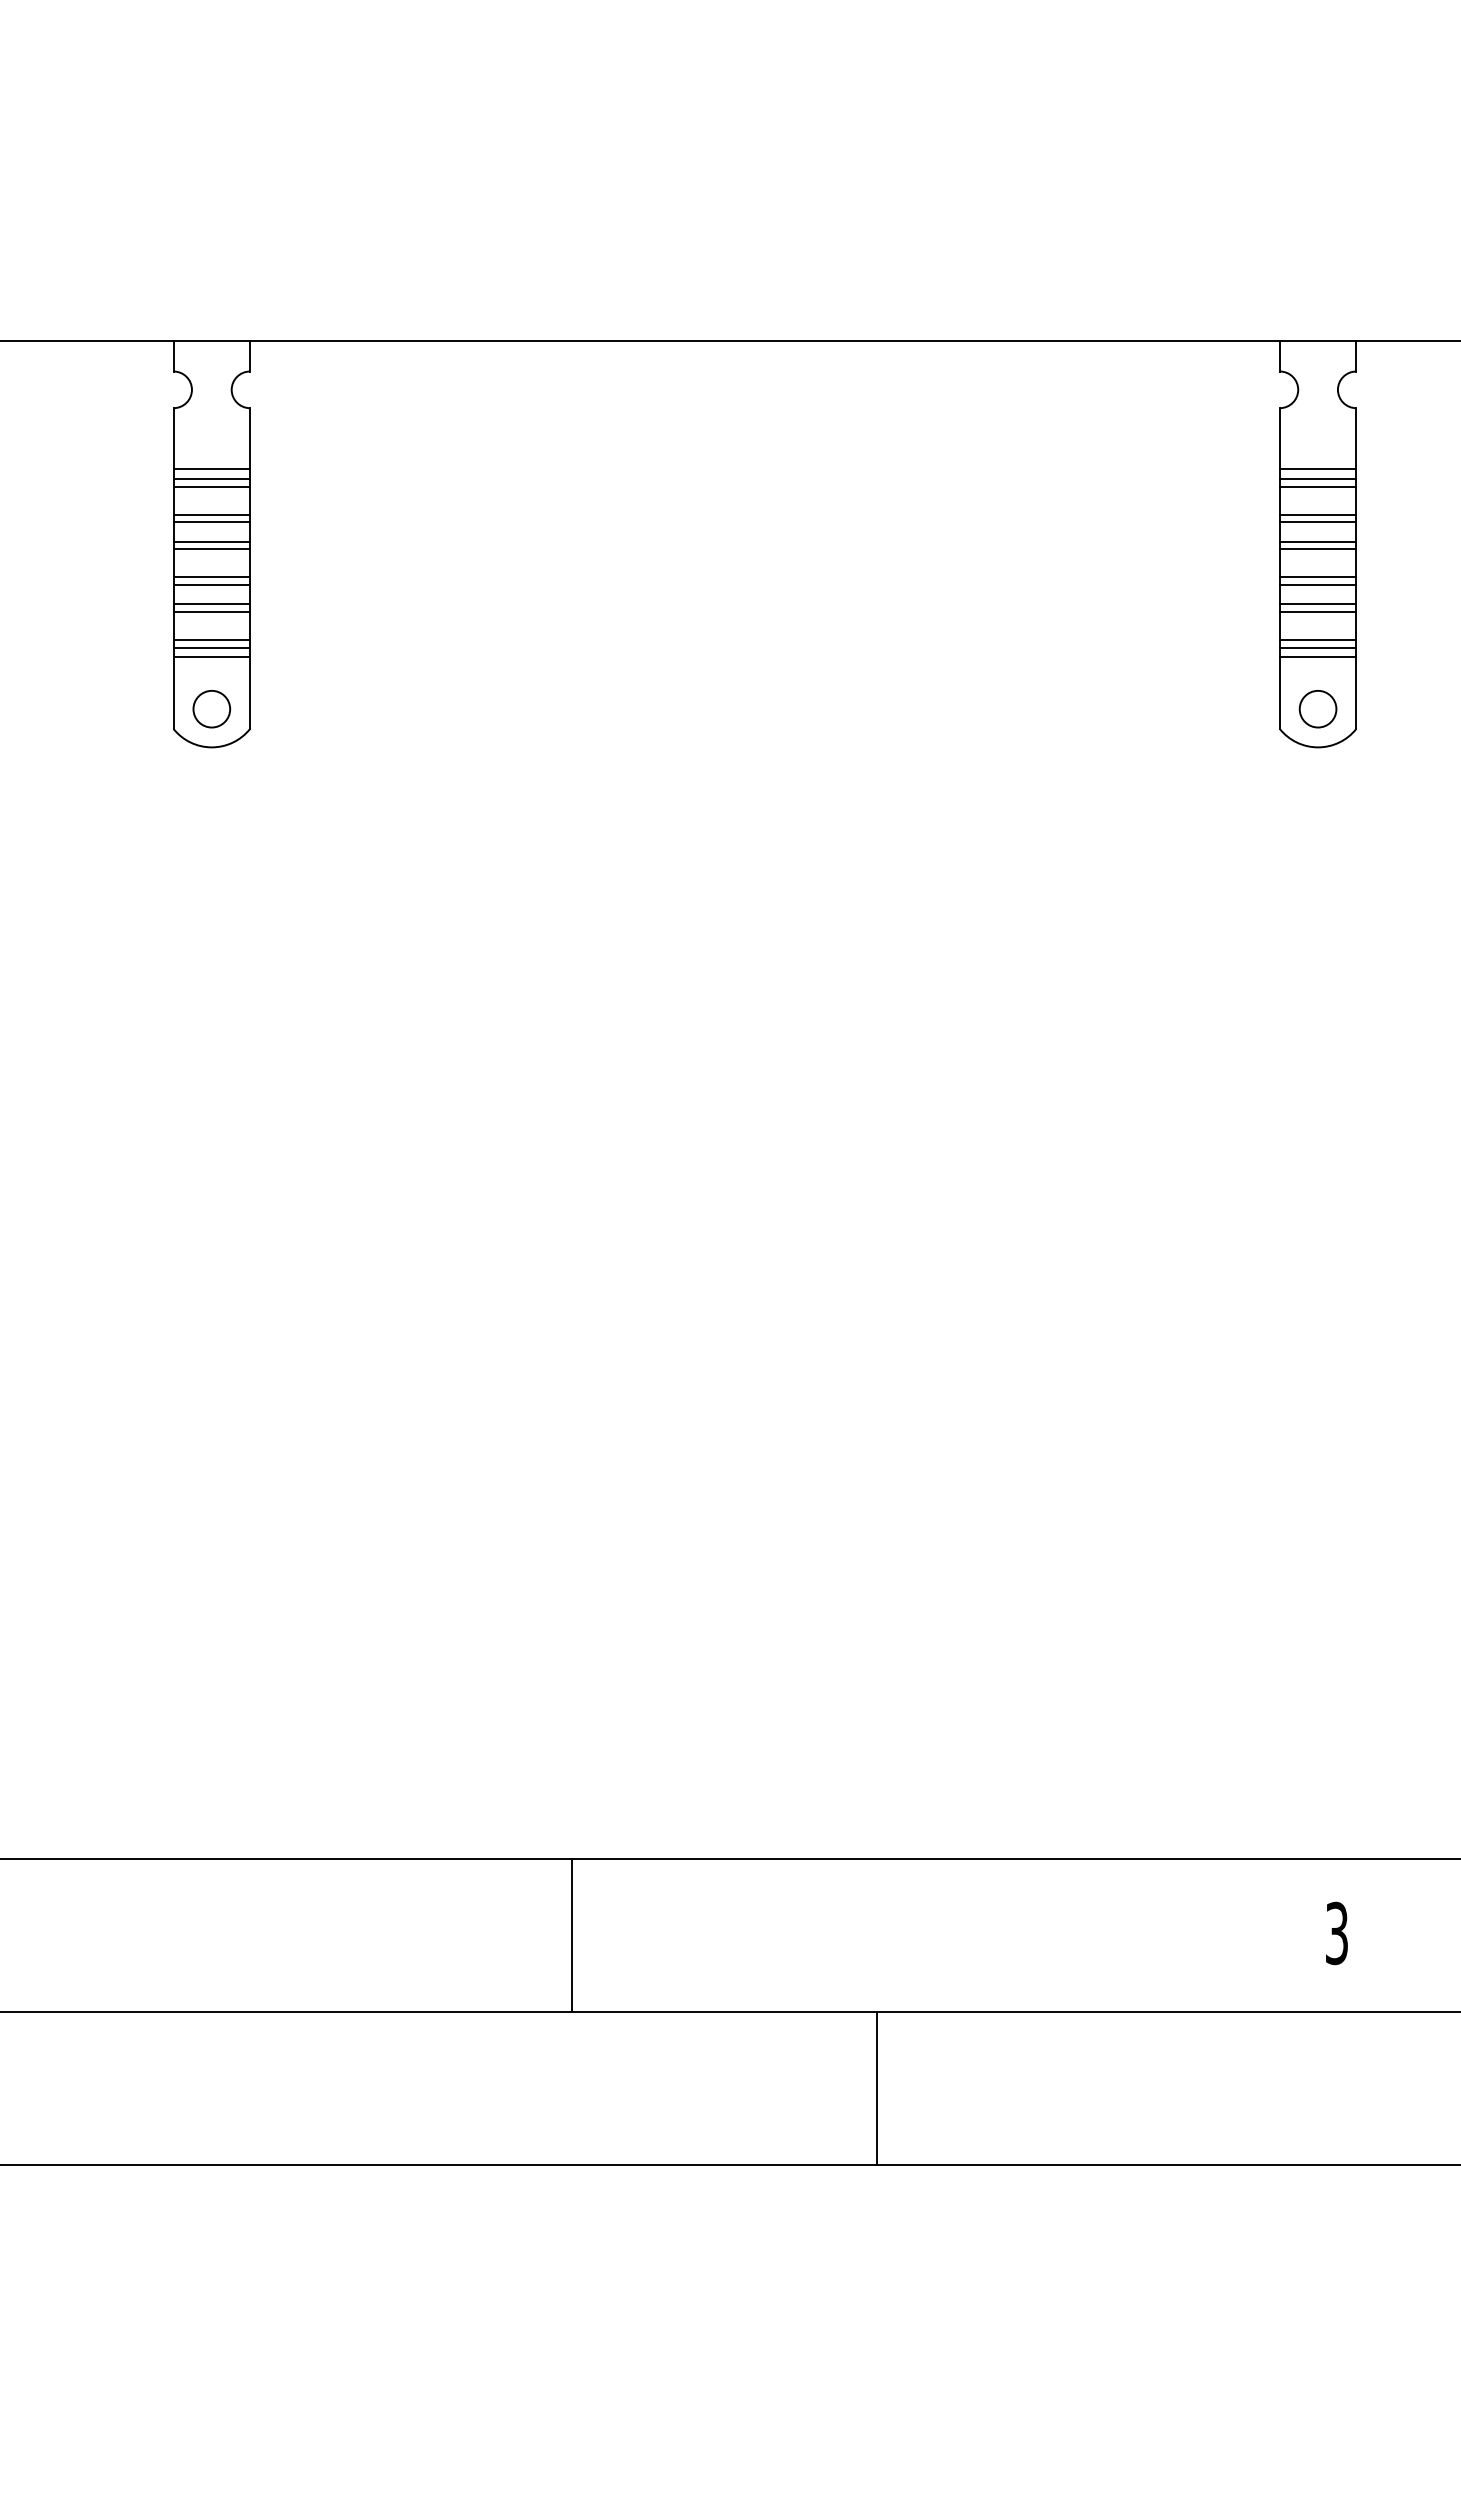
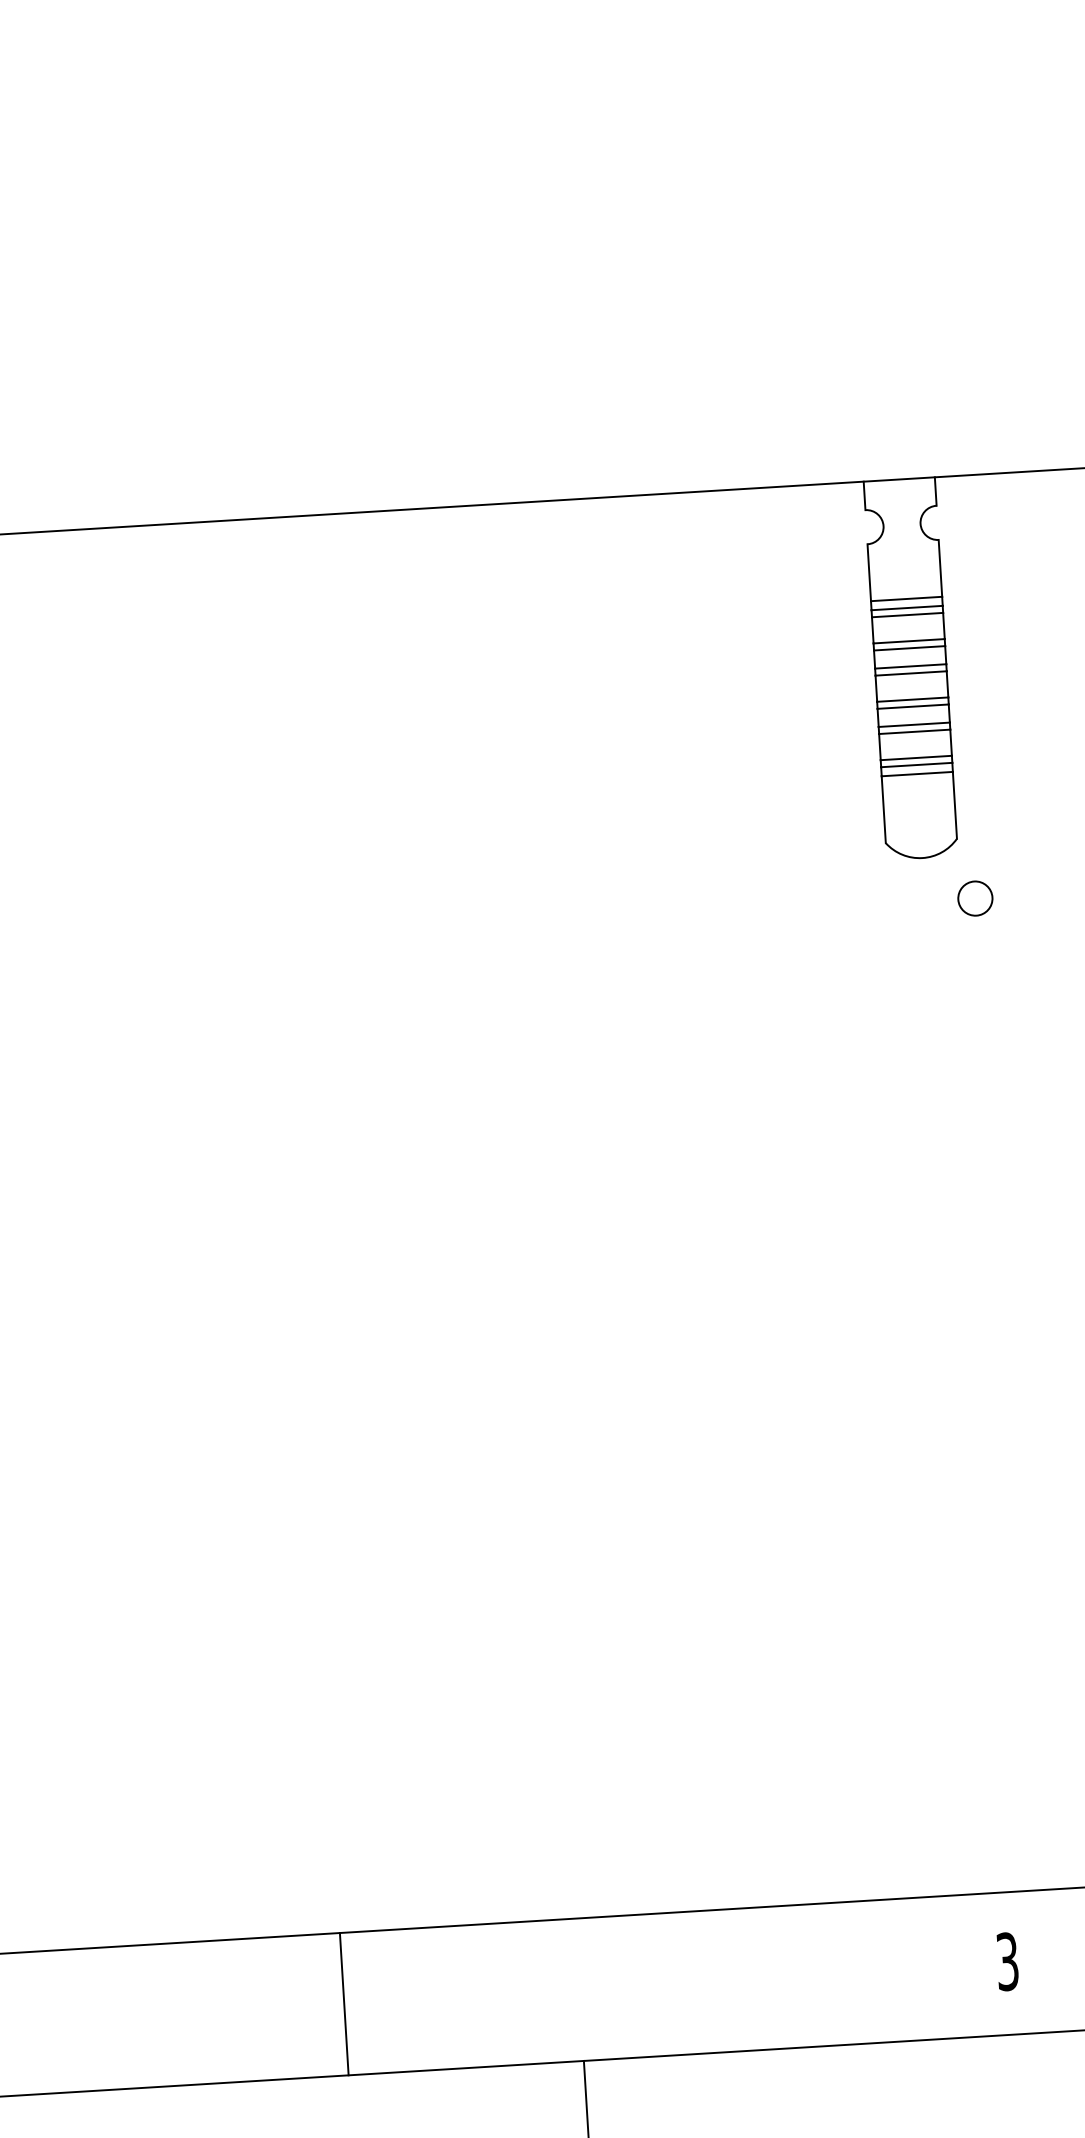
circle: (1317, 709) -> (974, 898), moved
line: (571, 1935) -> (344, 2004), moved

